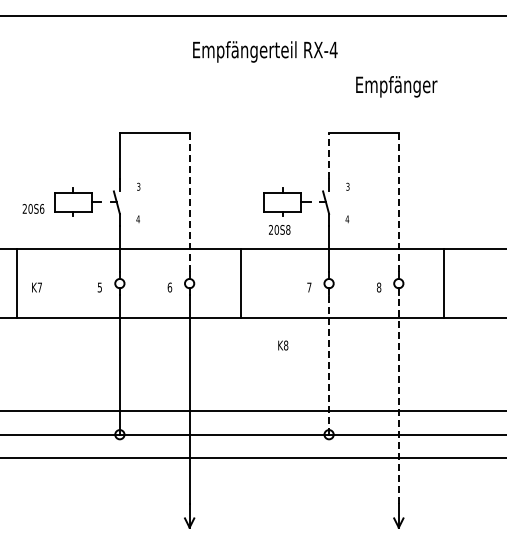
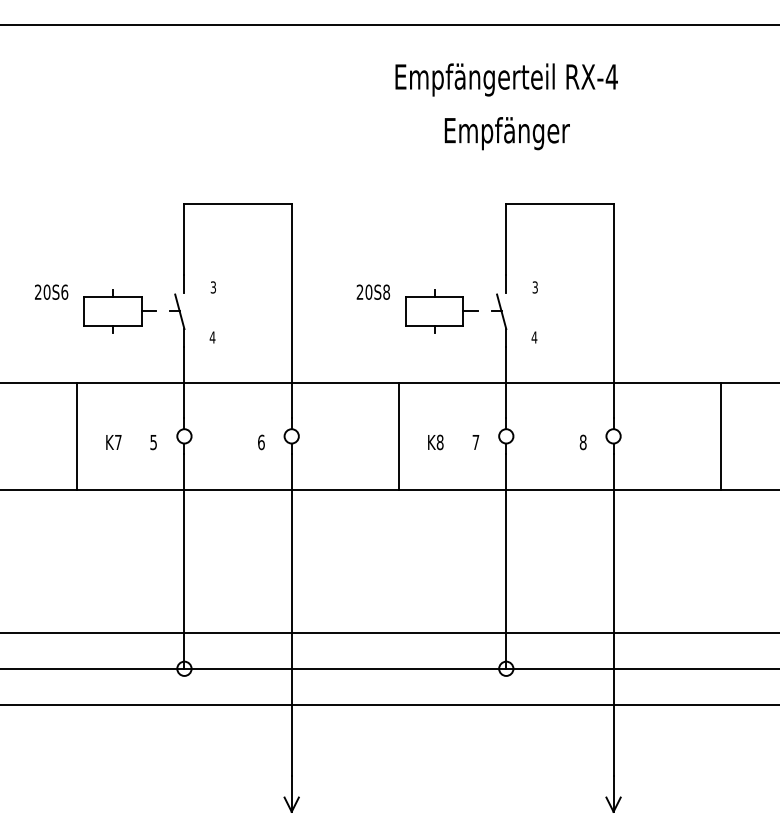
text: (265, 51) -> (506, 79), moved
text: (396, 86) -> (506, 133), moved
line: (329, 155) -> (506, 239), dashed -> solid
line: (189, 202) -> (291, 311), dashed -> solid
line: (398, 202) -> (613, 311), dashed -> solid
text: (33, 208) -> (51, 291), moved
text: (279, 229) -> (373, 291), moved
line: (17, 283) -> (77, 436), moved
line: (241, 283) -> (399, 436), moved
line: (443, 283) -> (720, 436), moved
text: (36, 287) -> (113, 442), moved
text: (283, 345) -> (436, 442), moved
line: (329, 364) -> (506, 560), dashed -> solid
line: (398, 399) -> (613, 614), dashed -> solid

